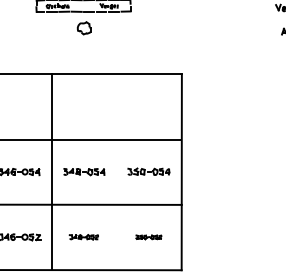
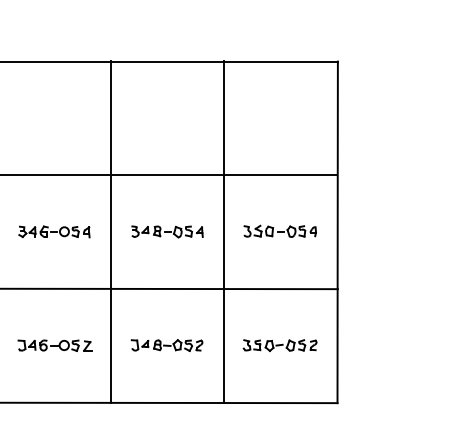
line: (116, 171) -> (223, 230), added
part: (83, 237) -> (166, 346), size x1.43
part: (148, 237) -> (279, 346), size x1.67

